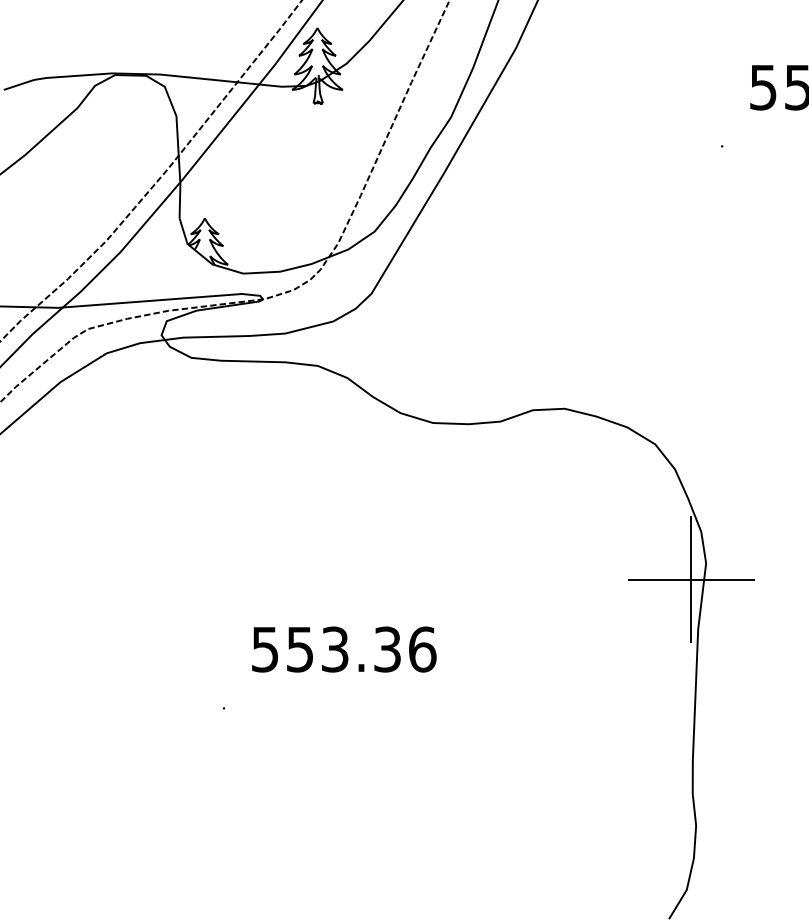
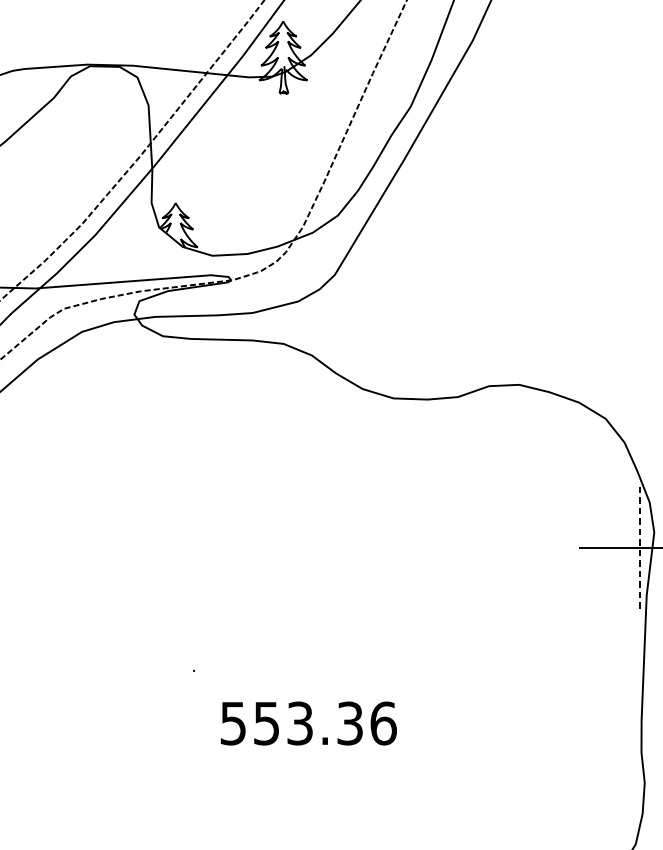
line: (691, 579) -> (640, 547), solid -> dashed
text: (344, 649) -> (309, 723), moved

